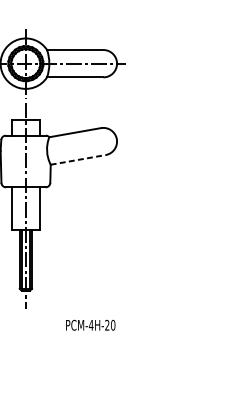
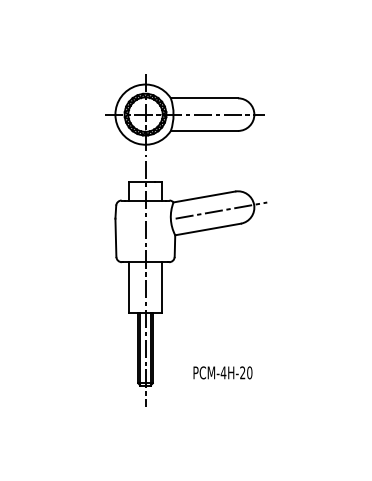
line: (89, 144) -> (221, 210), added
line: (78, 159) -> (208, 229), dashed -> solid
text: (90, 324) -> (222, 372), moved

